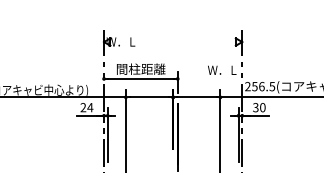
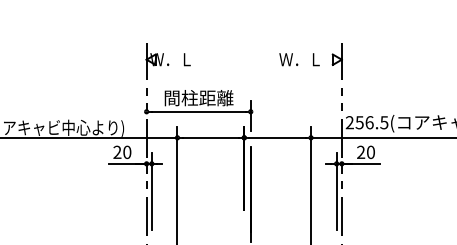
text: (222, 70) -> (299, 59), moved
text: (89, 107) -> (126, 152), 24 -> 20
text: (256, 107) -> (361, 152), 30 -> 20

